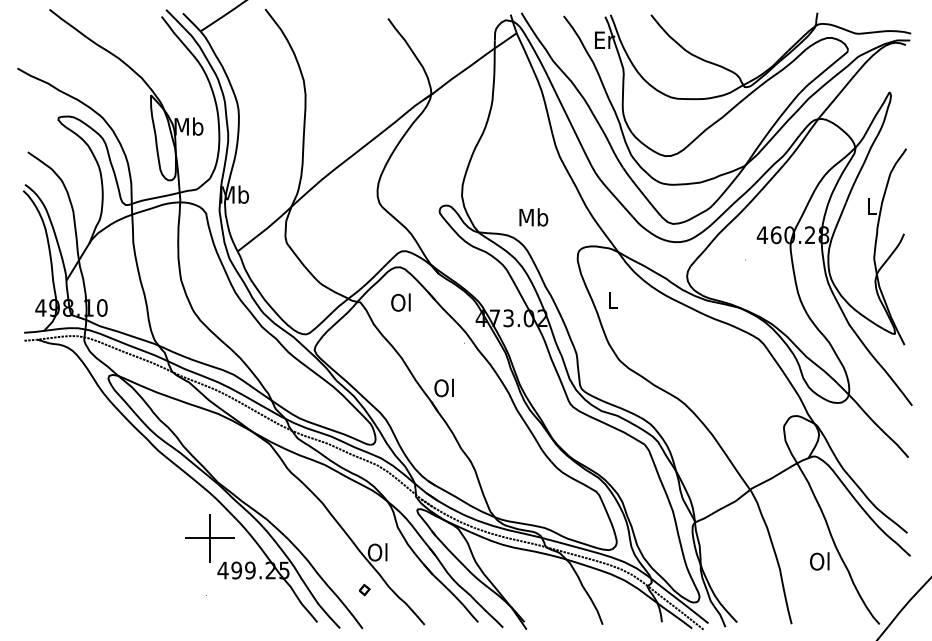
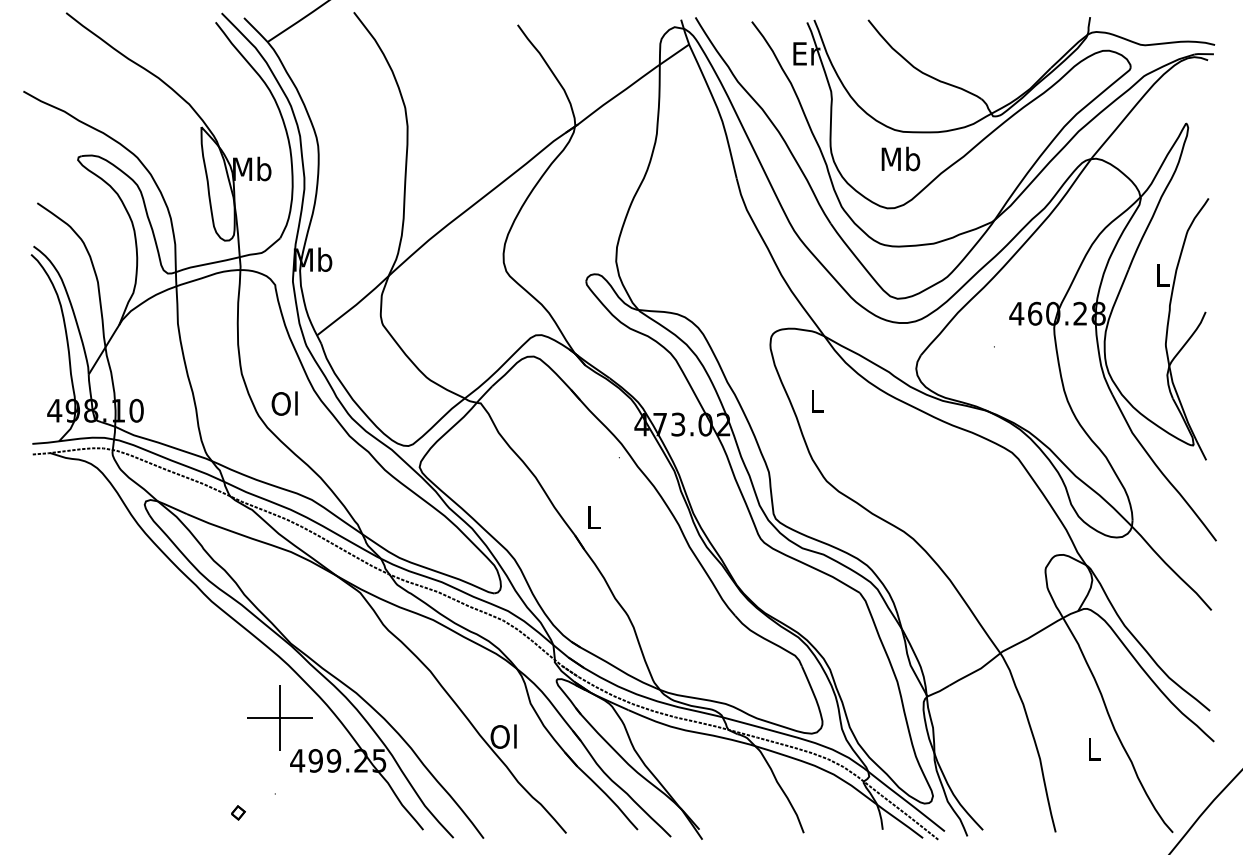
text: (533, 217) -> (900, 158), moved
text: (400, 302) -> (284, 403), moved
text: (444, 388) -> (592, 517), Ol -> L
text: (820, 561) -> (1093, 748), Ol -> L
part: (364, 589) -> (238, 812), moved

